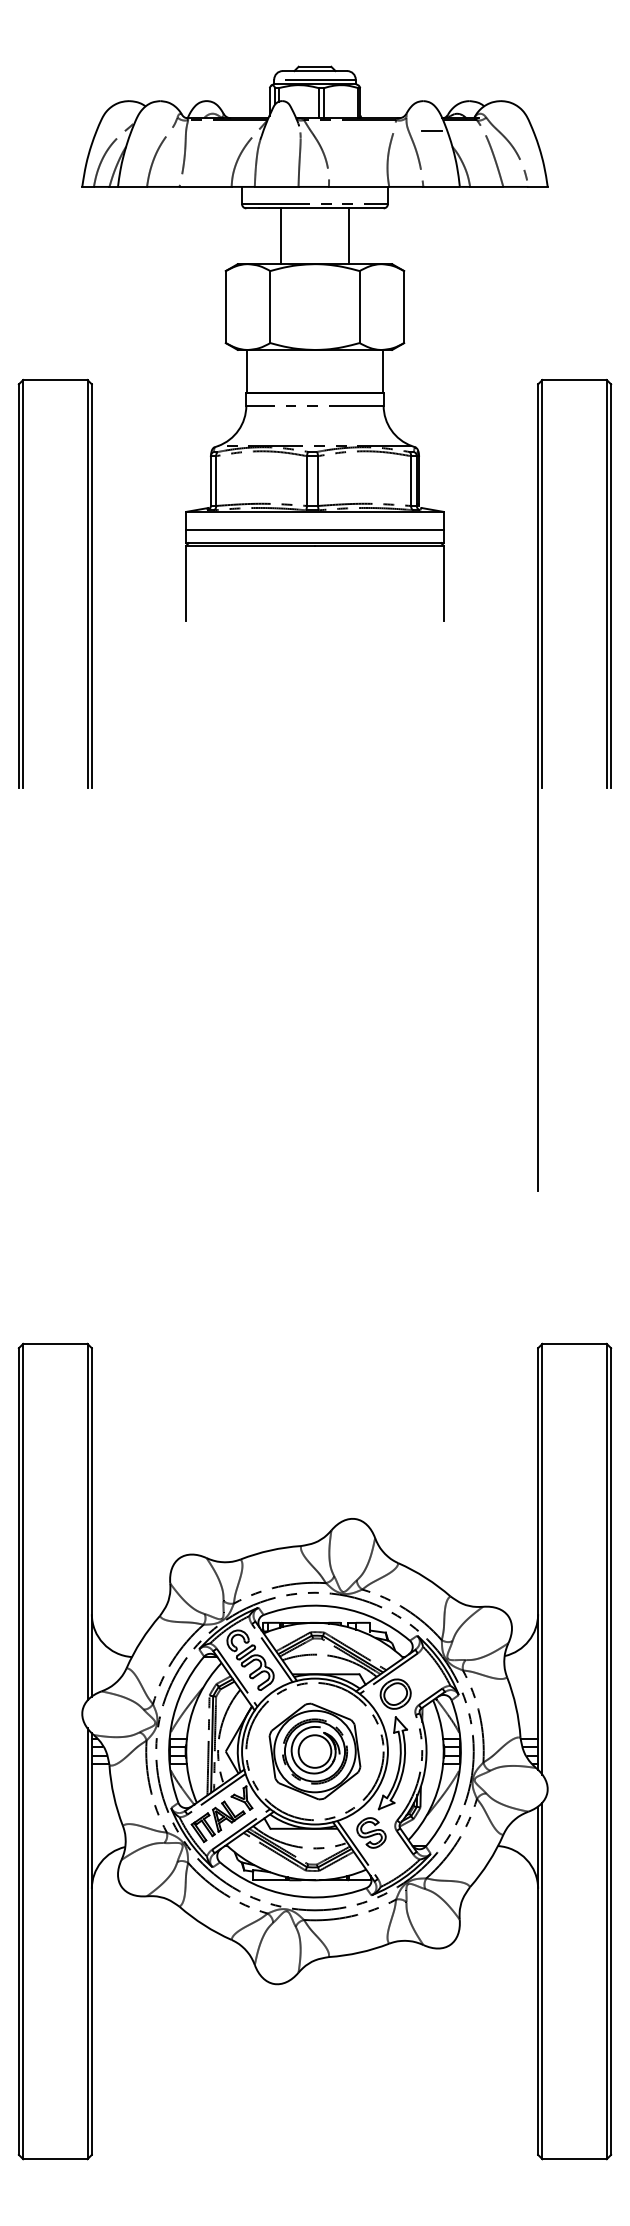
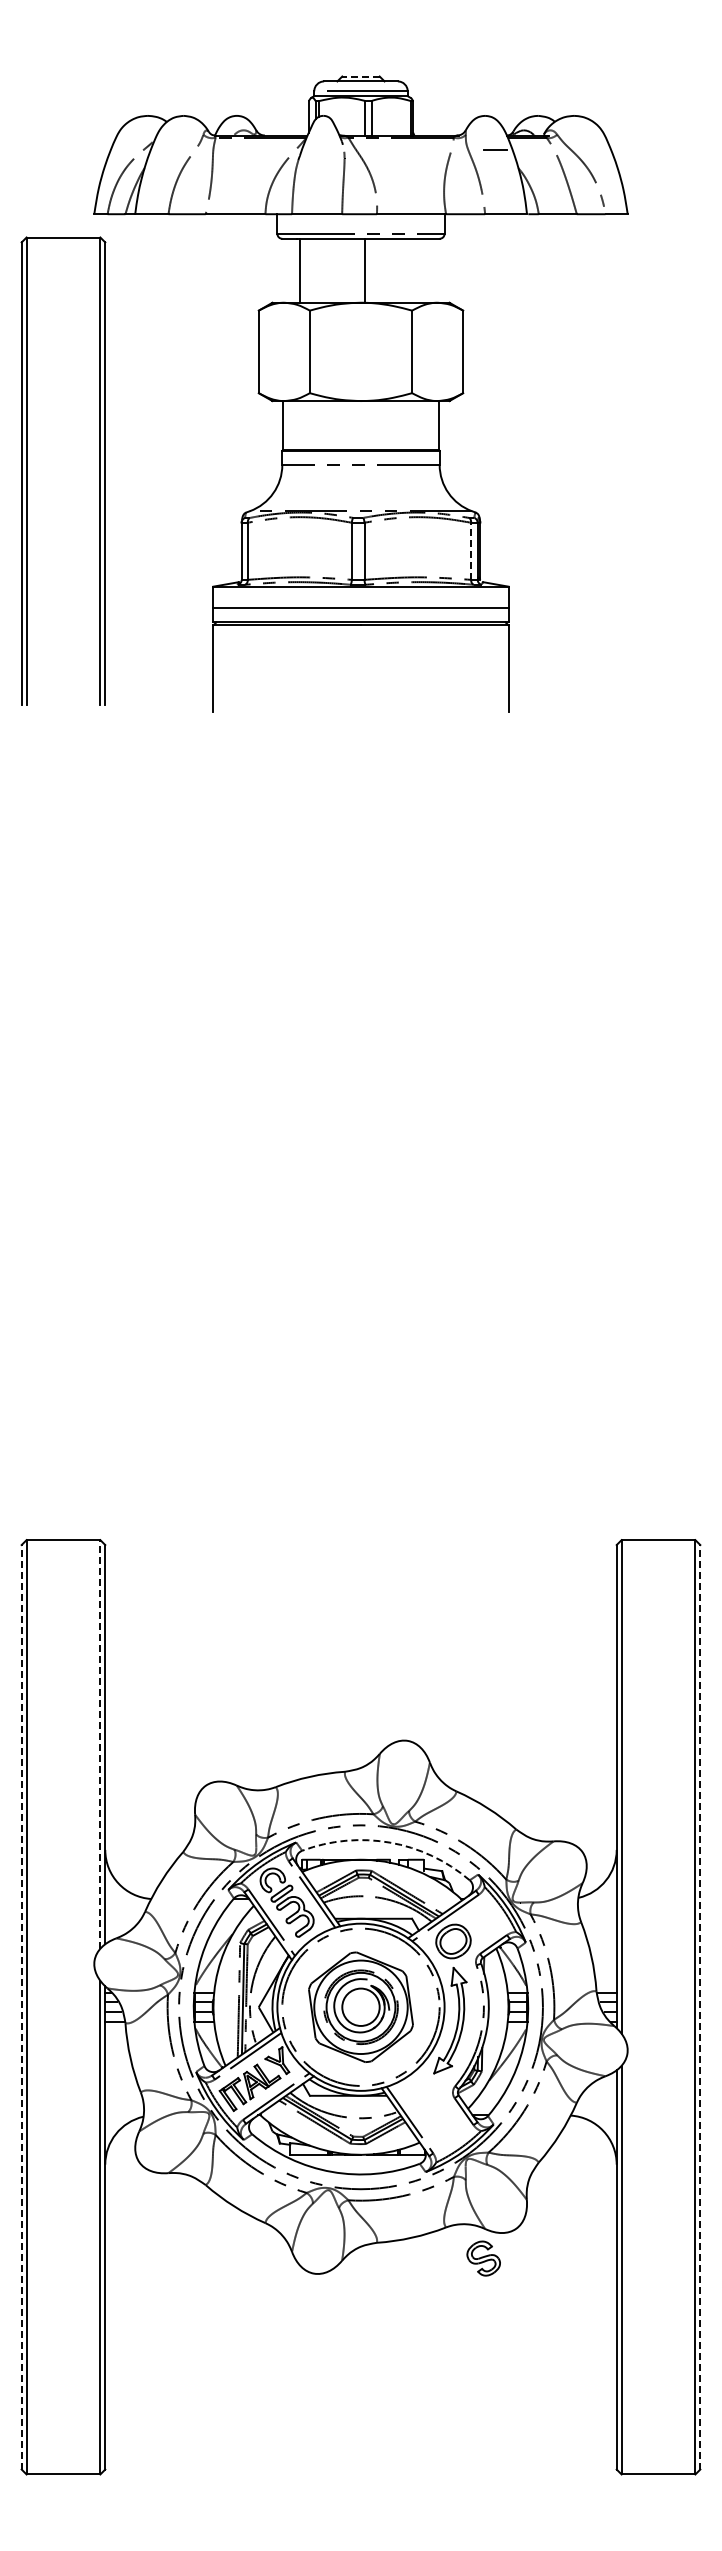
line: (314, 66) -> (360, 76), solid -> dashed
line: (280, 236) -> (299, 270), moved
line: (349, 236) -> (365, 270), moved
line: (411, 481) -> (471, 551), solid -> dashed
part: (23, 583) -> (27, 470), moved
part: (543, 784) -> (622, 899), removed
line: (87, 1521) -> (100, 1743), solid -> dashed
arc: (340, 1607) -> (390, 1842), solid -> dashed
line: (18, 1750) -> (21, 2006), solid -> dashed
line: (611, 1750) -> (700, 2006), solid -> dashed
part: (371, 1832) -> (483, 2258), moved

